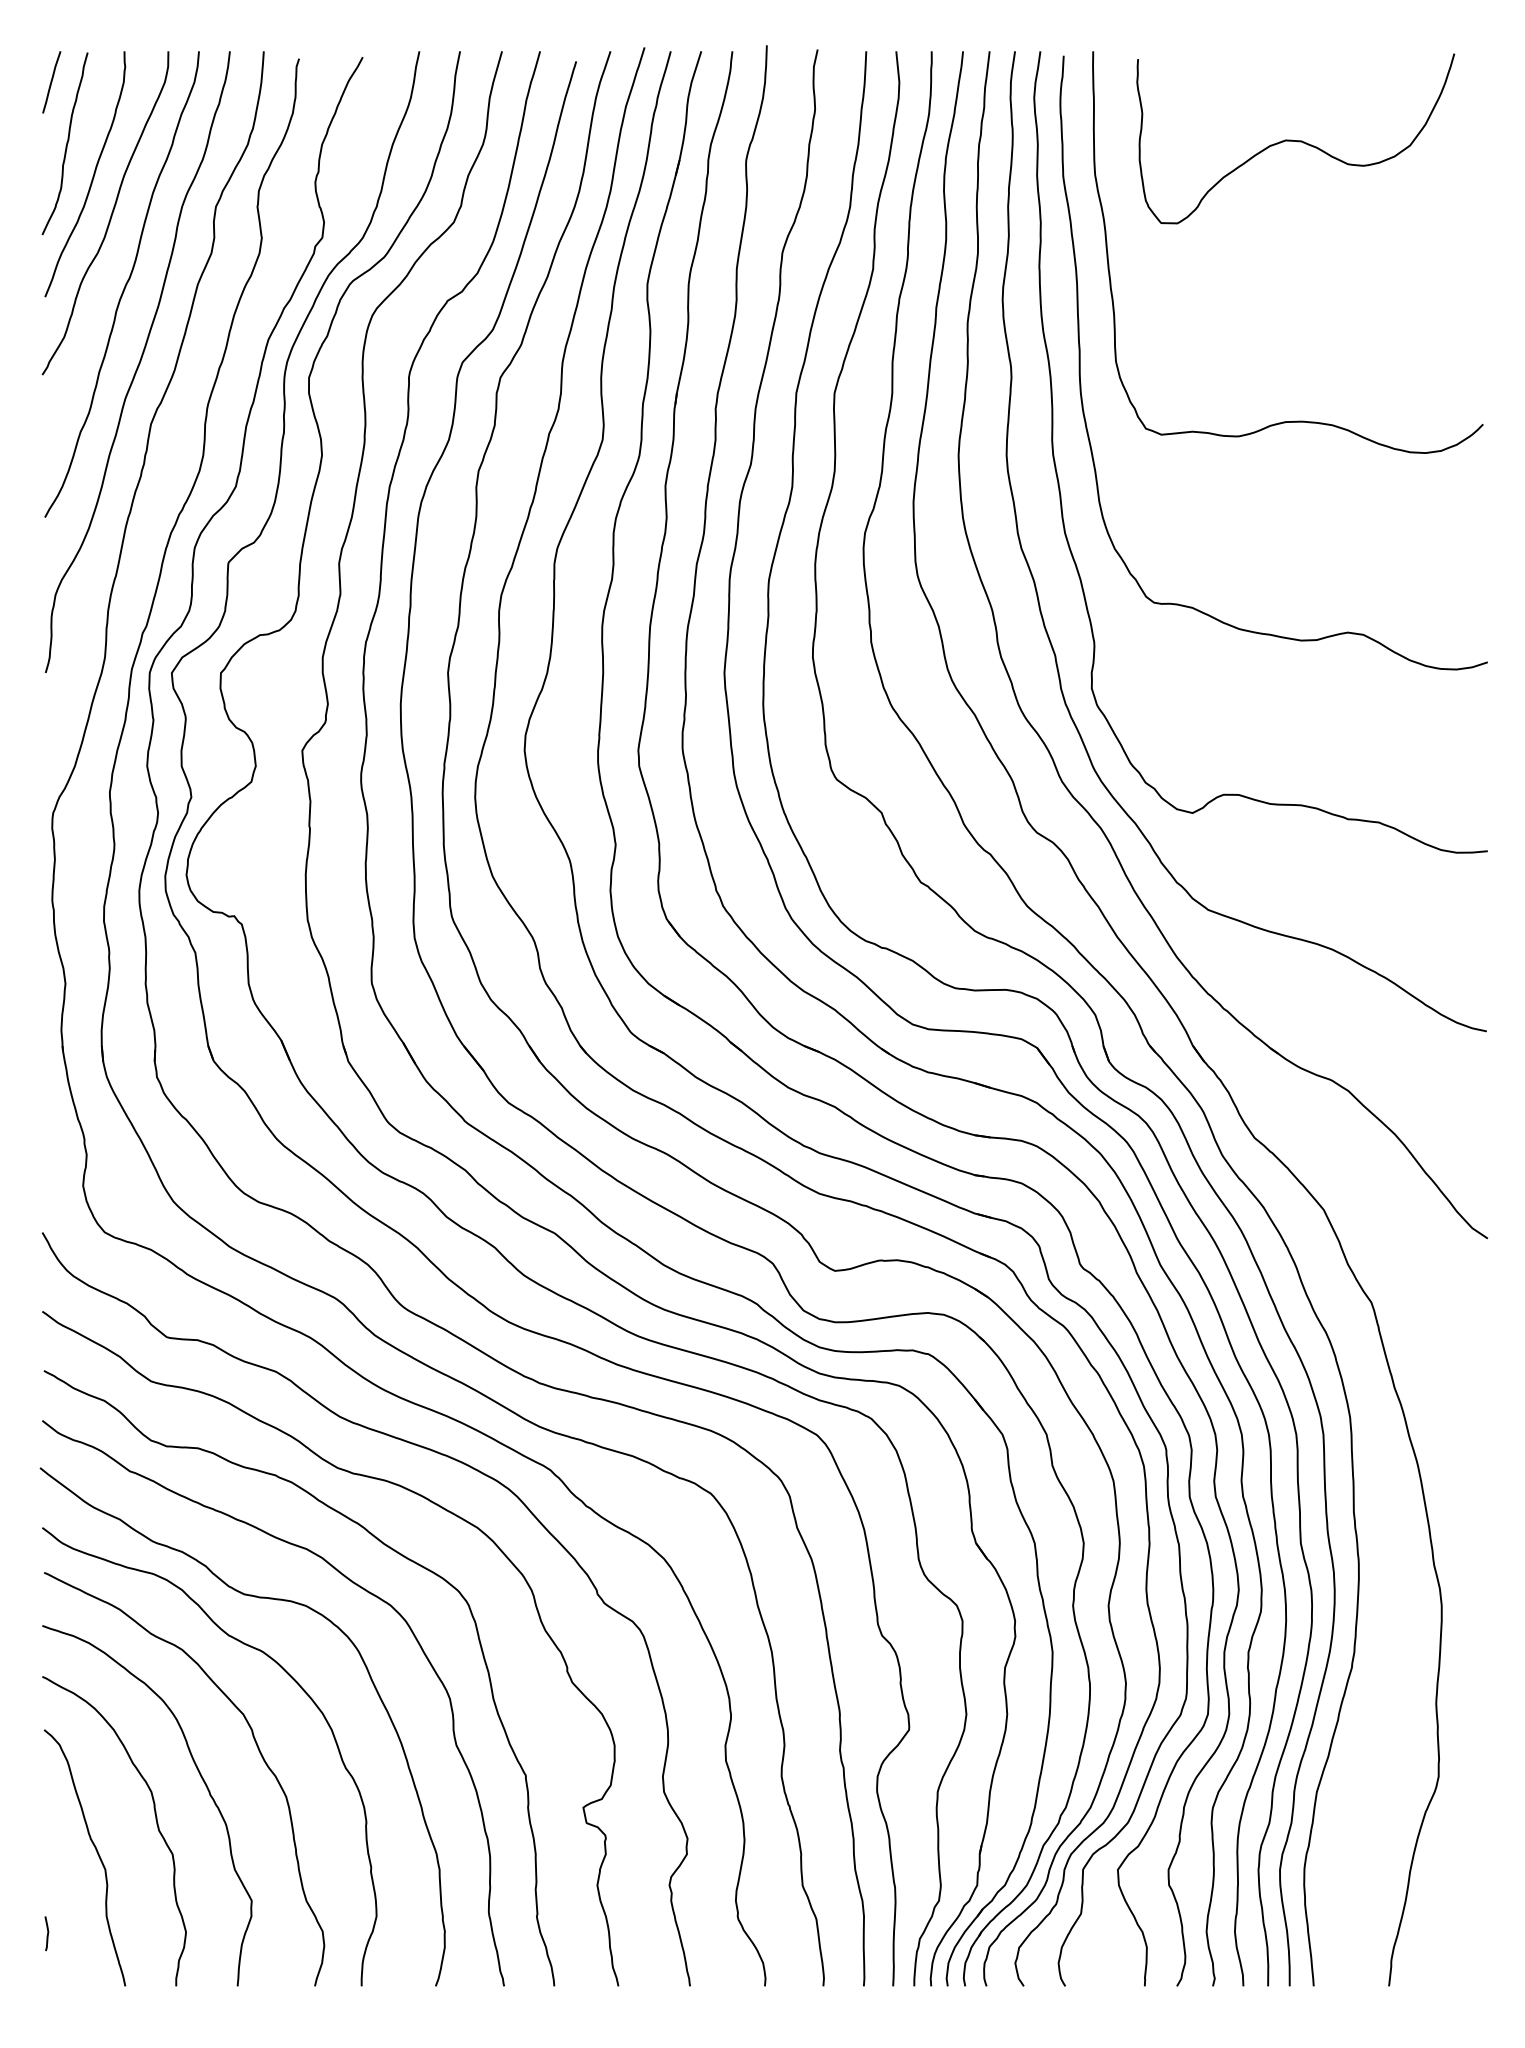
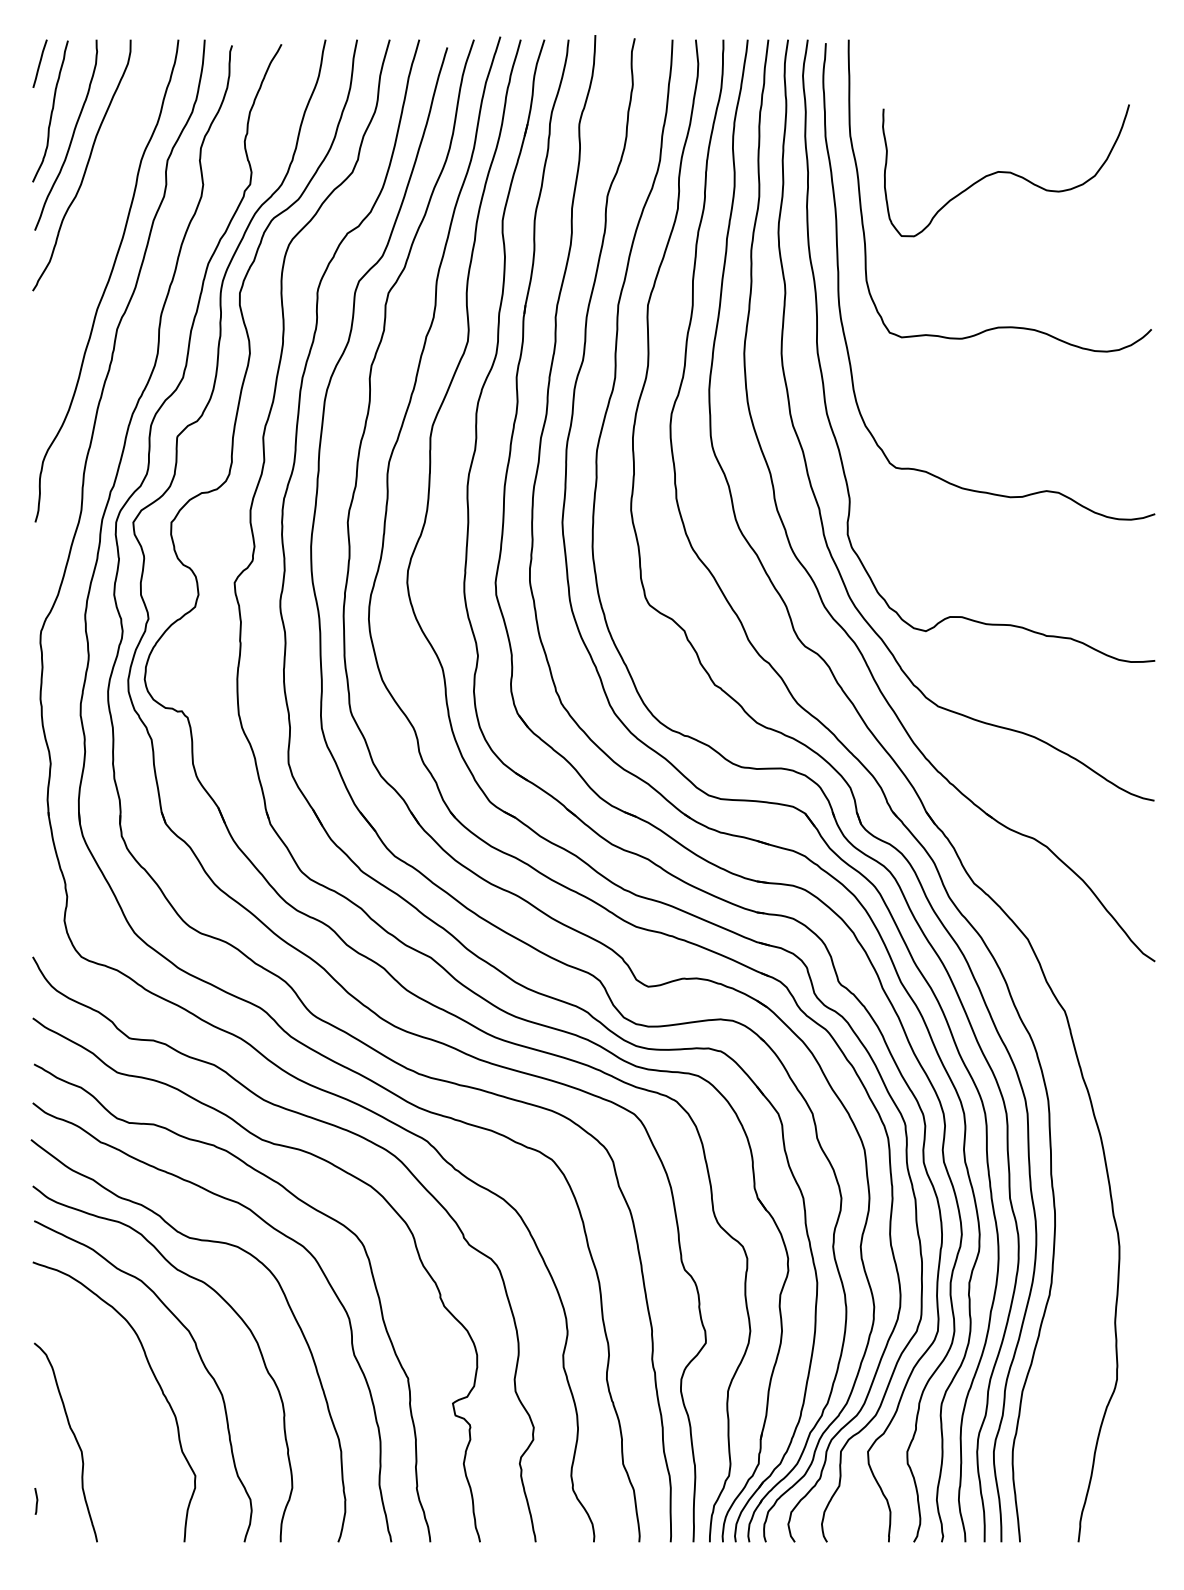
curve: (1295, 139) -> (1005, 171), moved
curve: (124, 285) -> (96, 221), removed
curve: (155, 1820) -> (120, 1413), removed

